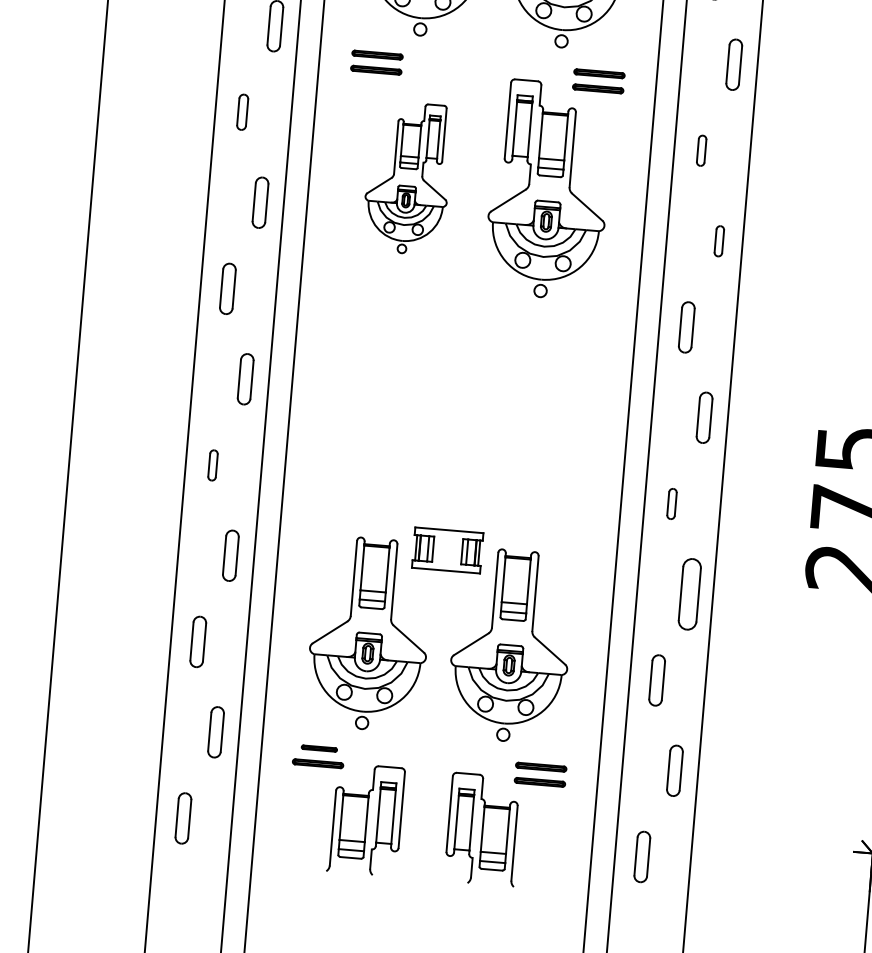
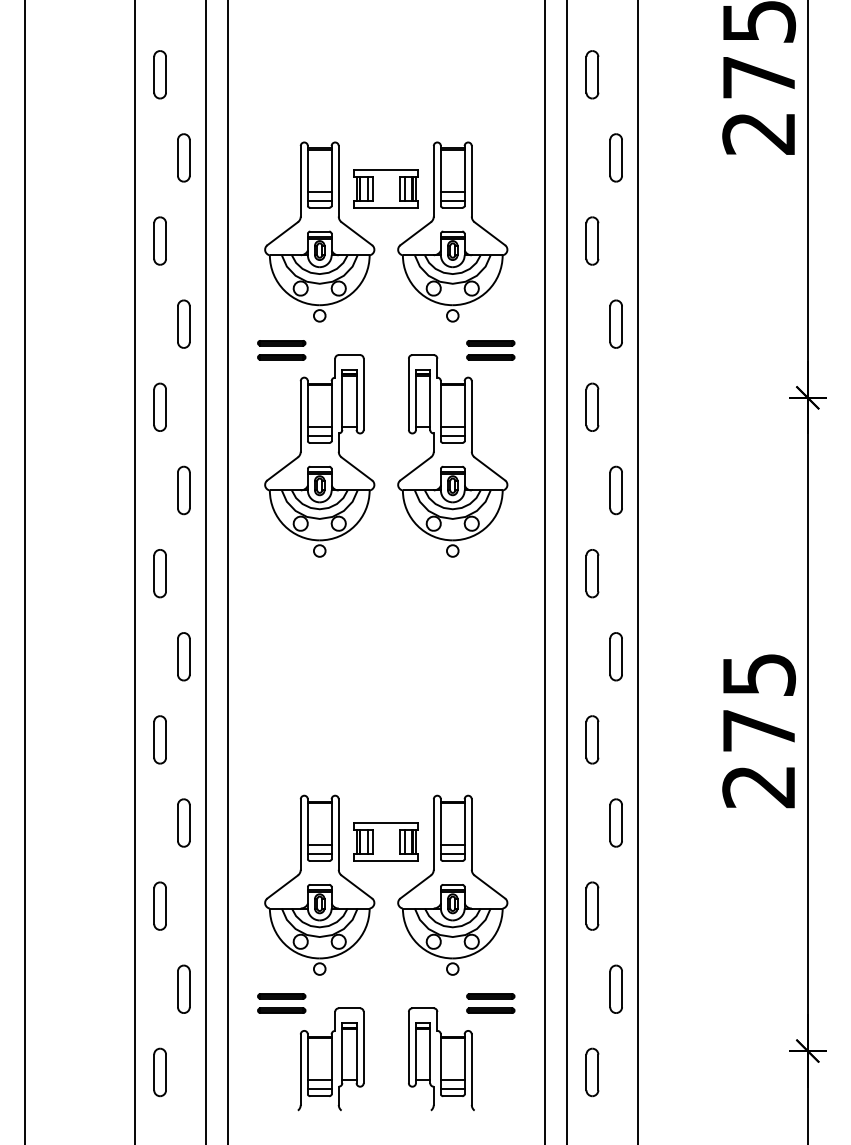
part: (242, 111) -> (159, 406), size x1.43
part: (701, 150) -> (592, 406), size x1.67
part: (407, 177) -> (319, 455), size x1.43
part: (718, 241) -> (615, 490), size x1.67
part: (212, 464) -> (159, 739), size x1.67
part: (672, 503) -> (592, 739), size x1.67
part: (446, 549) -> (385, 841), moved
part: (689, 593) -> (615, 822), size x0.71
part: (319, 748) -> (281, 996), size x1.43

